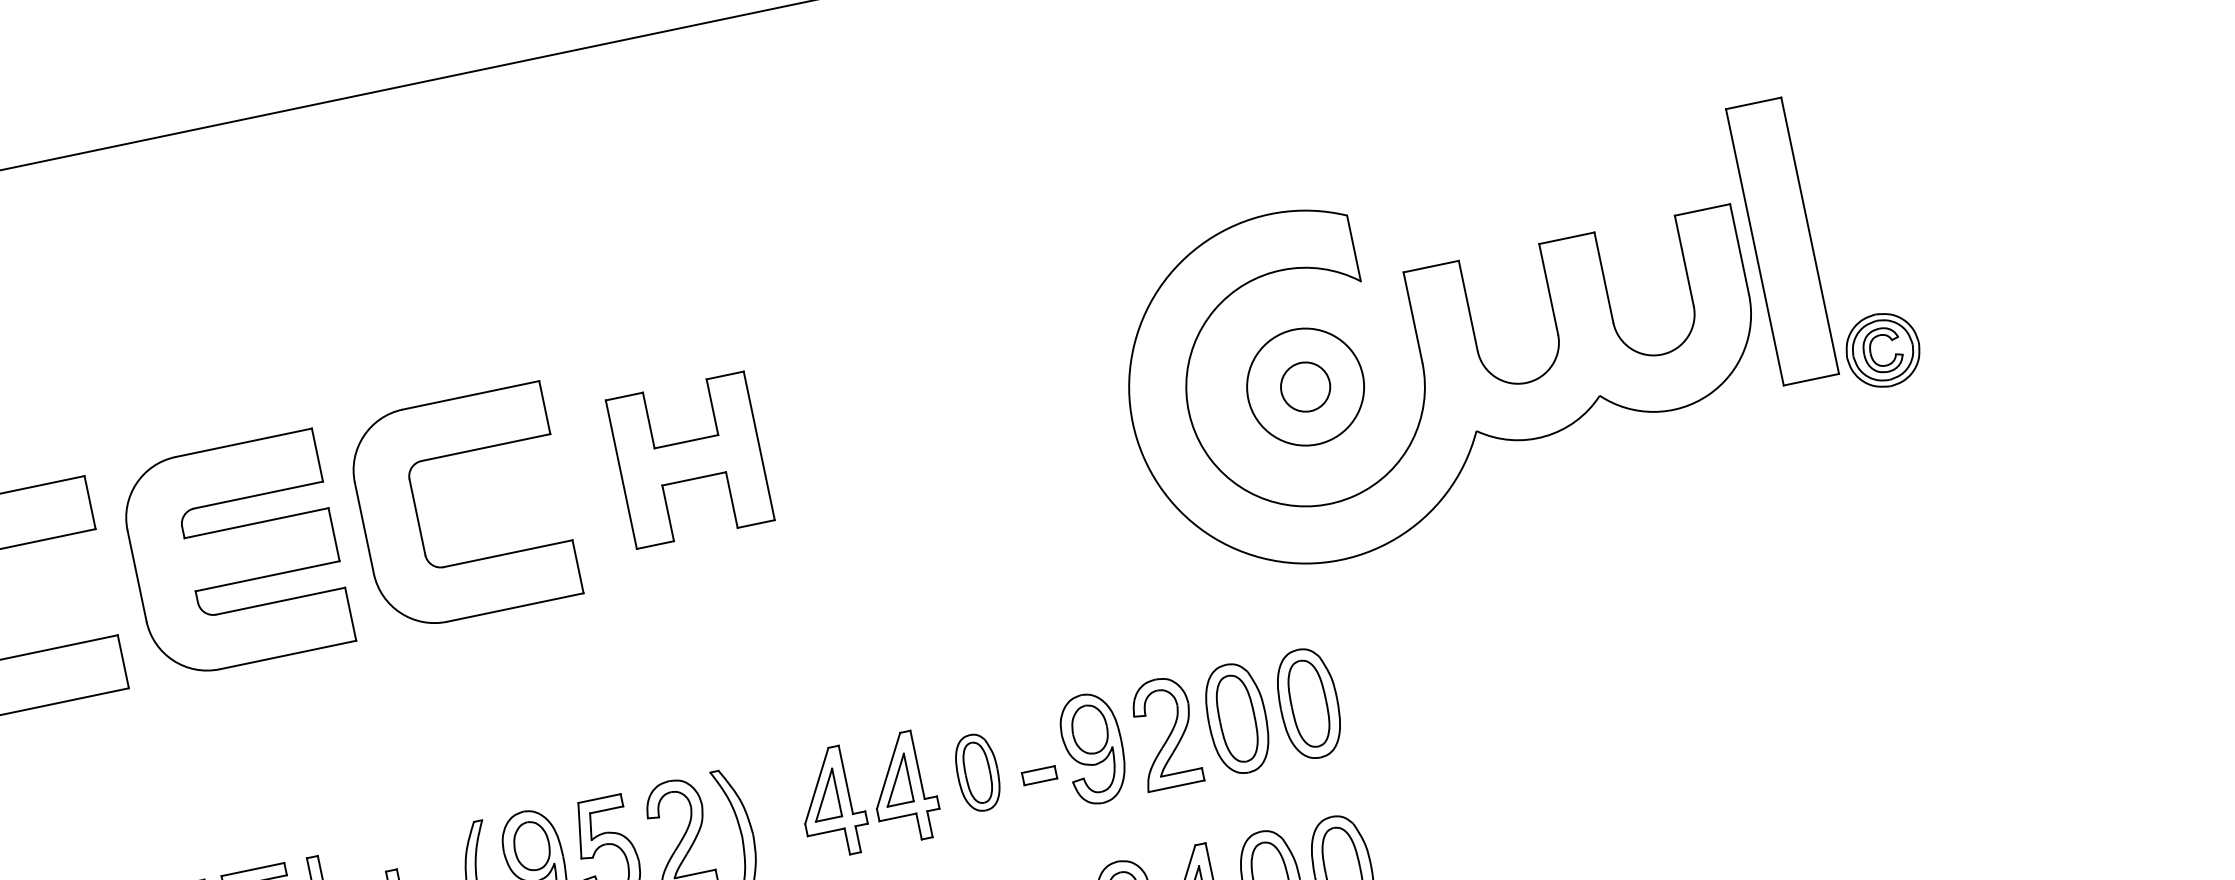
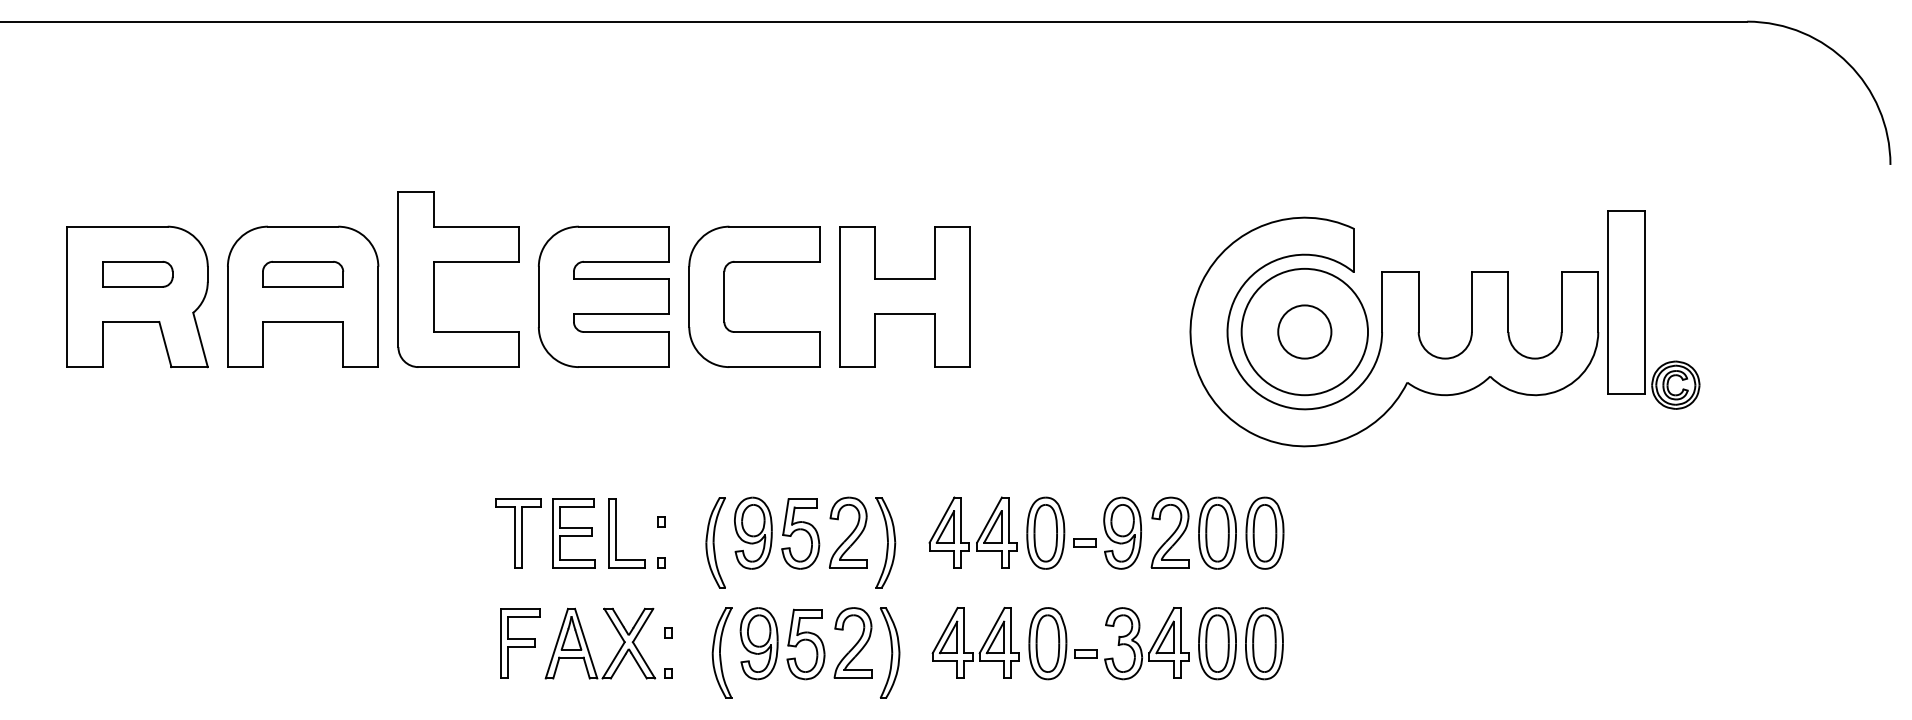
circle: (1304, 386) -> (1304, 331), size x1.67
circle: (1304, 386) -> (1304, 331), size x1.67
part: (689, 459) -> (904, 296), size x1.43
part: (977, 771) -> (1045, 532), size x1.43

